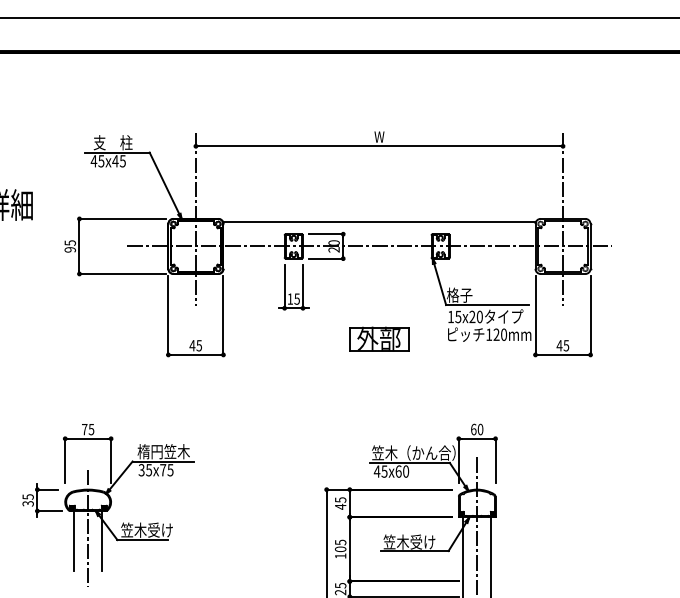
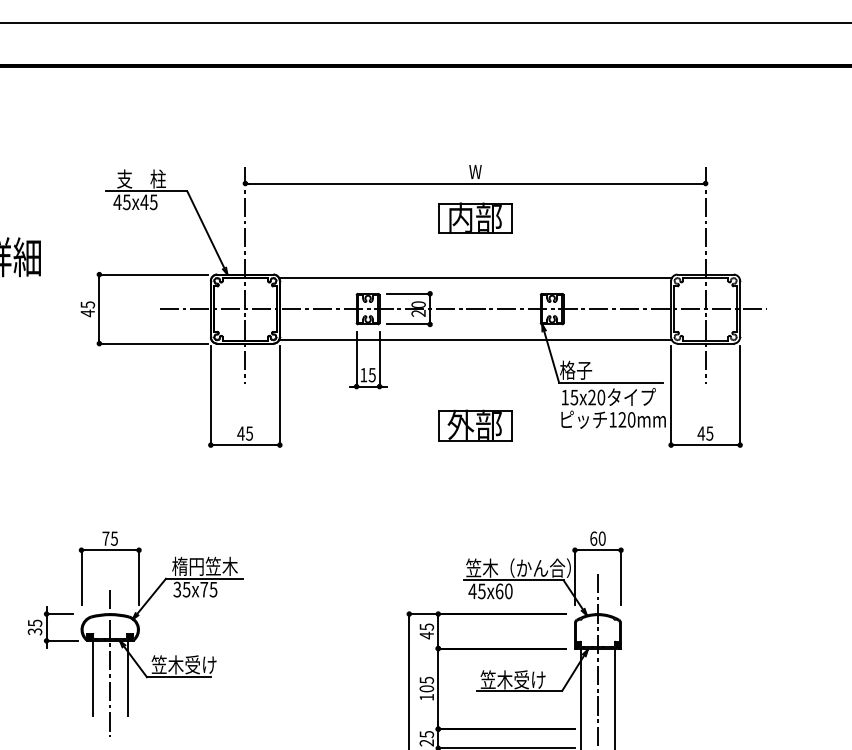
part: (379, 173) -> (475, 217), added
text: (70, 249) -> (87, 313), 95 -> 45
line: (379, 270) -> (475, 339), added

